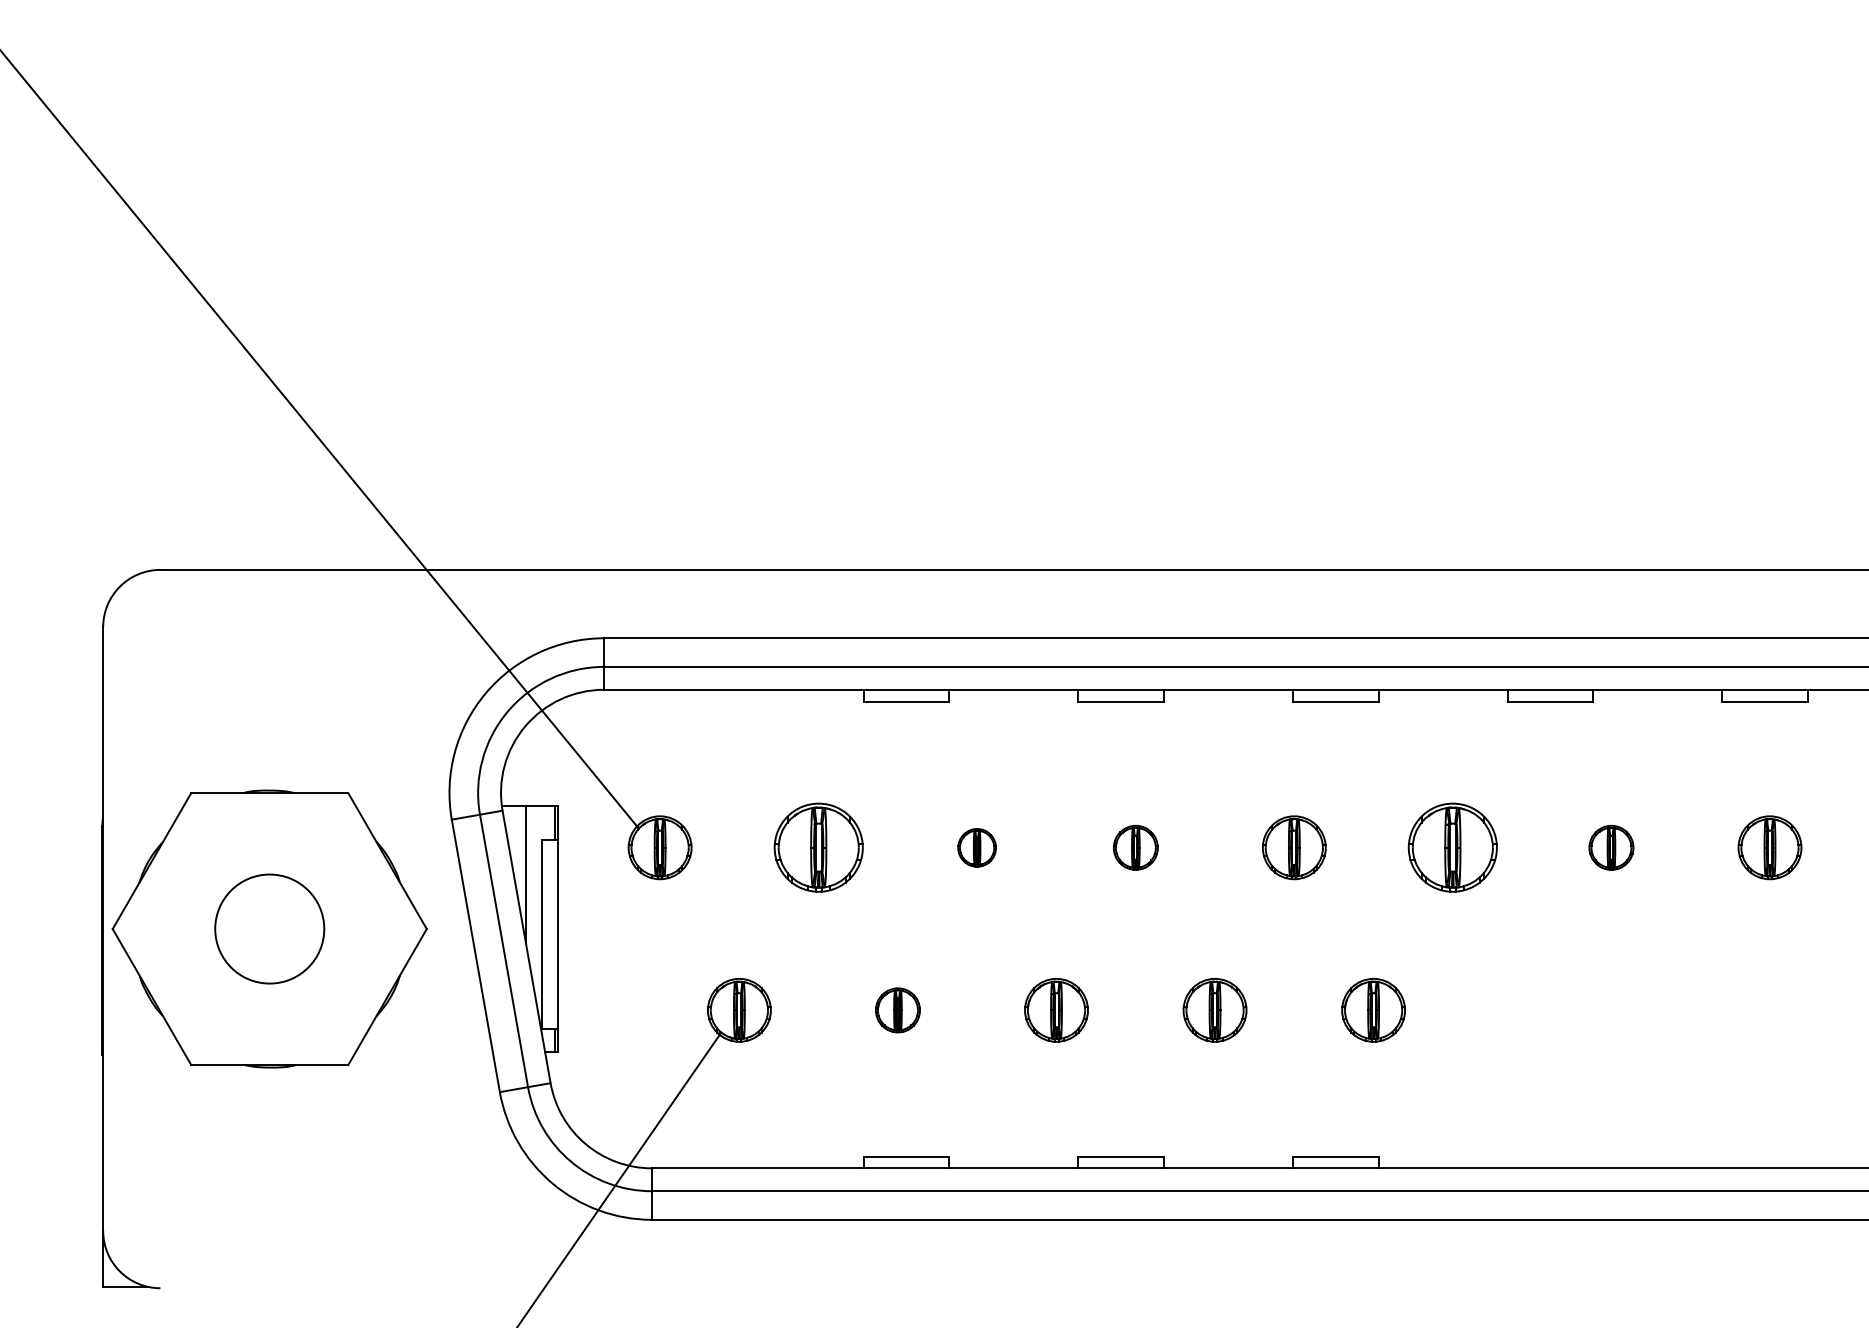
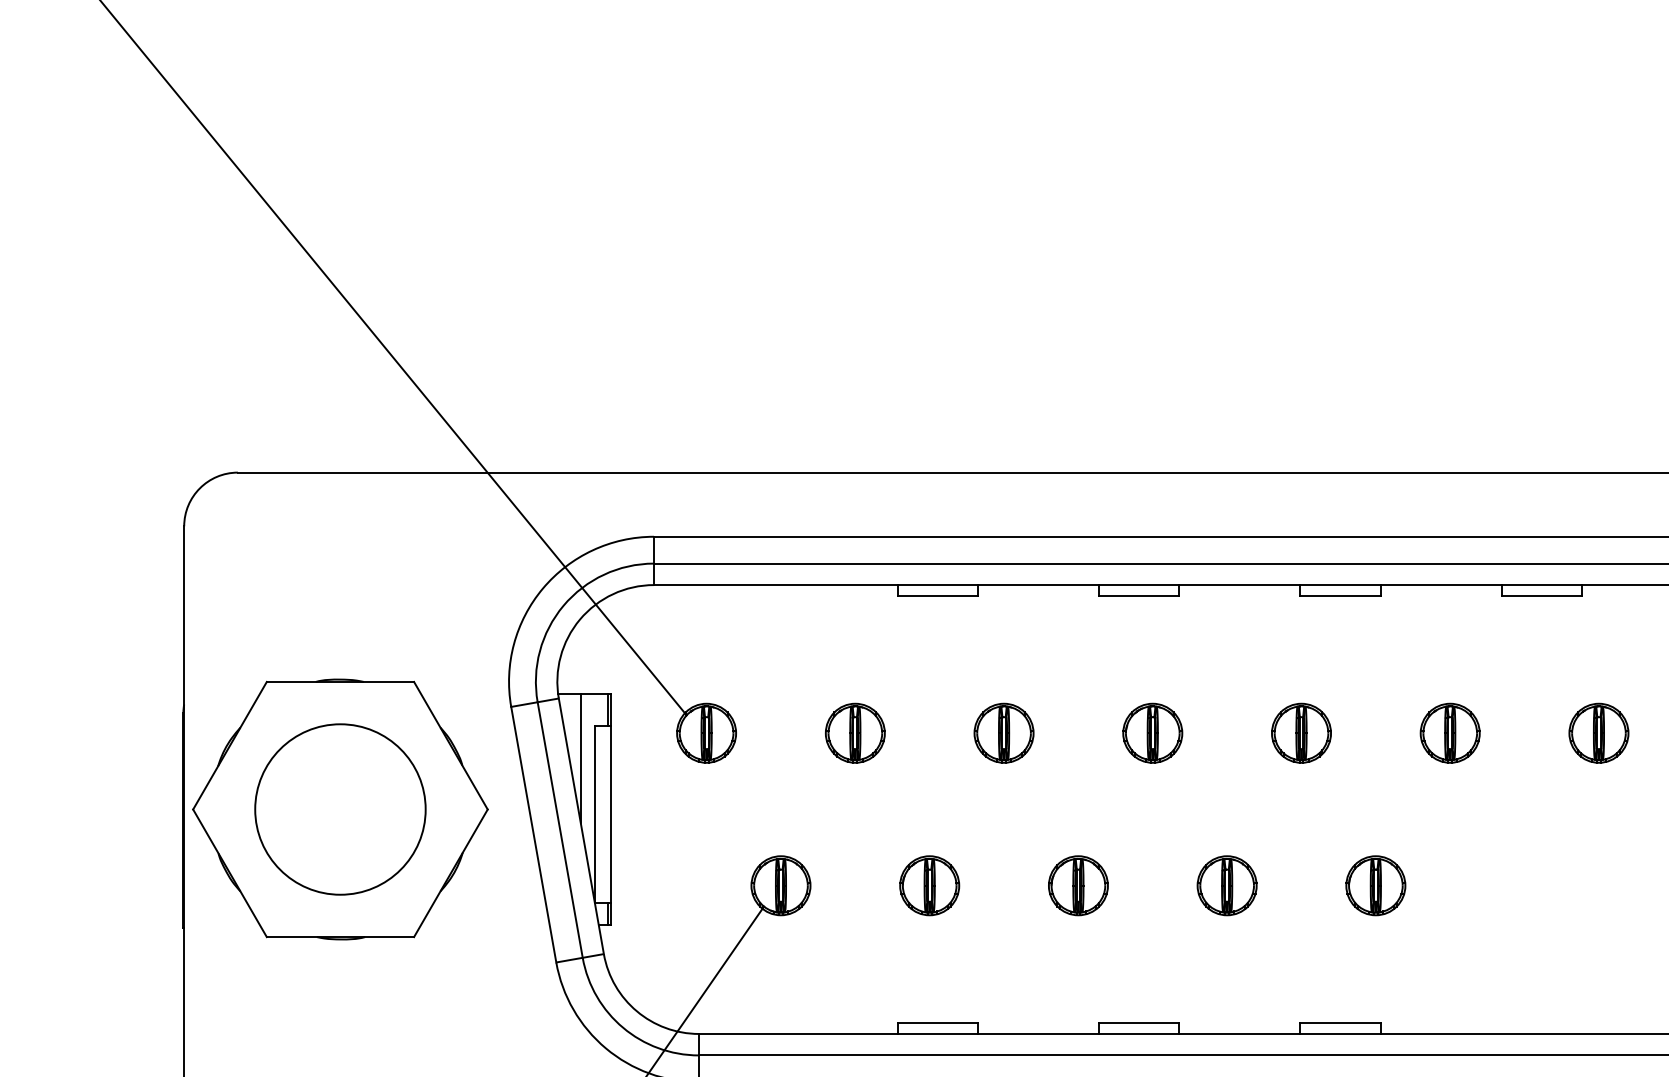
part: (818, 847) -> (855, 733), size x0.71
part: (976, 847) -> (1003, 733), size x1.67
part: (1135, 847) -> (1152, 733), size x1.43
part: (1452, 847) -> (1449, 733), size x0.71
part: (1611, 847) -> (1599, 733), size x1.43
circle: (269, 928) -> (340, 808), size x1.67
part: (897, 1010) -> (929, 885), size x1.43

